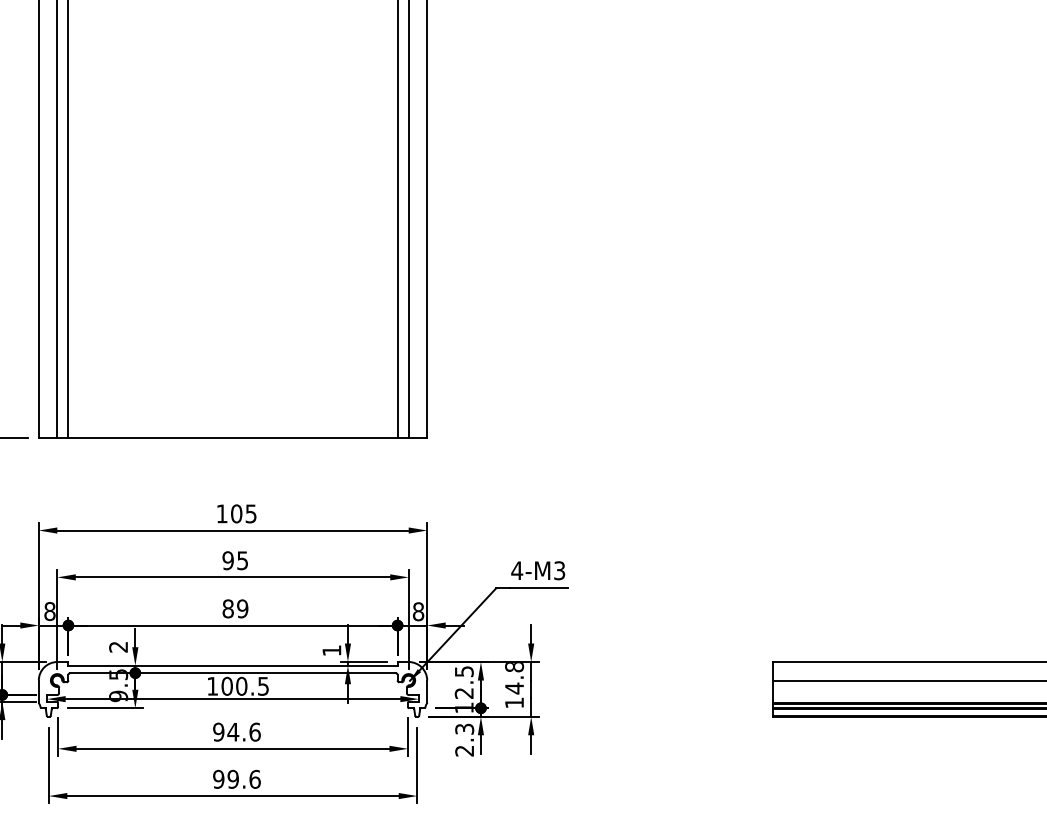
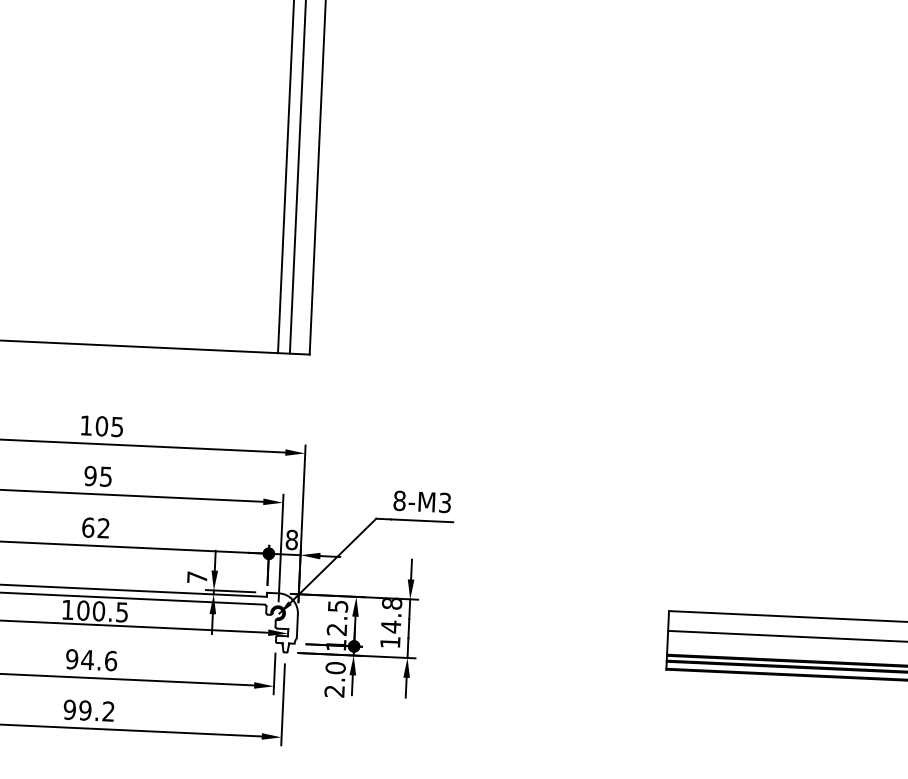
text: (517, 570) -> (399, 500), 4-M3 -> 8-M3
text: (235, 608) -> (96, 527), 89 -> 62
text: (331, 650) -> (196, 577), 1 -> 7
text: (464, 728) -> (335, 667), 2.3 -> 2.0
text: (254, 778) -> (108, 710), 99.6 -> 99.2

